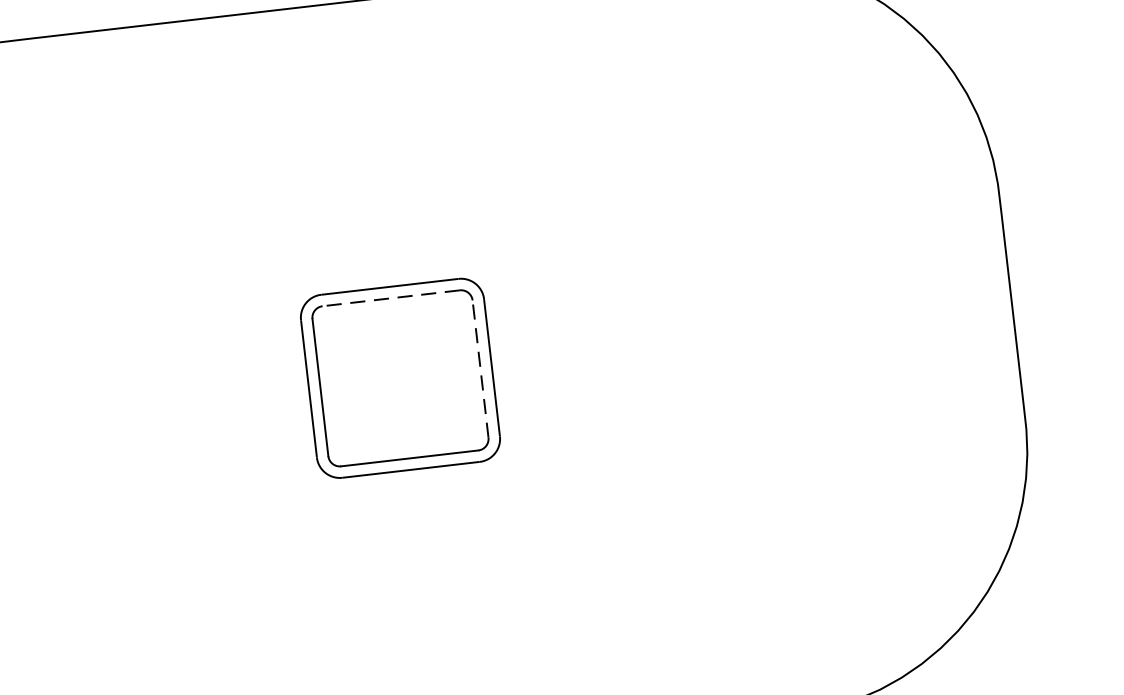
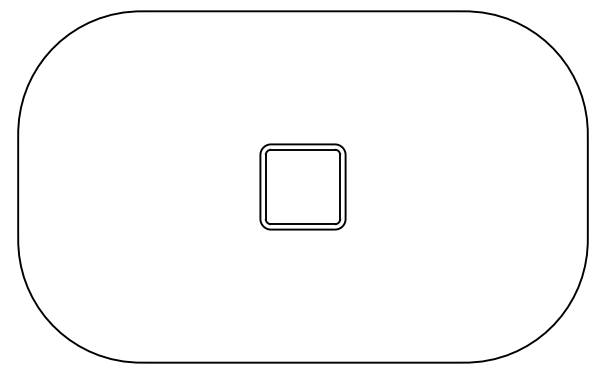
line: (392, 297) -> (303, 149), dashed -> solid
line: (481, 370) -> (340, 187), dashed -> solid

